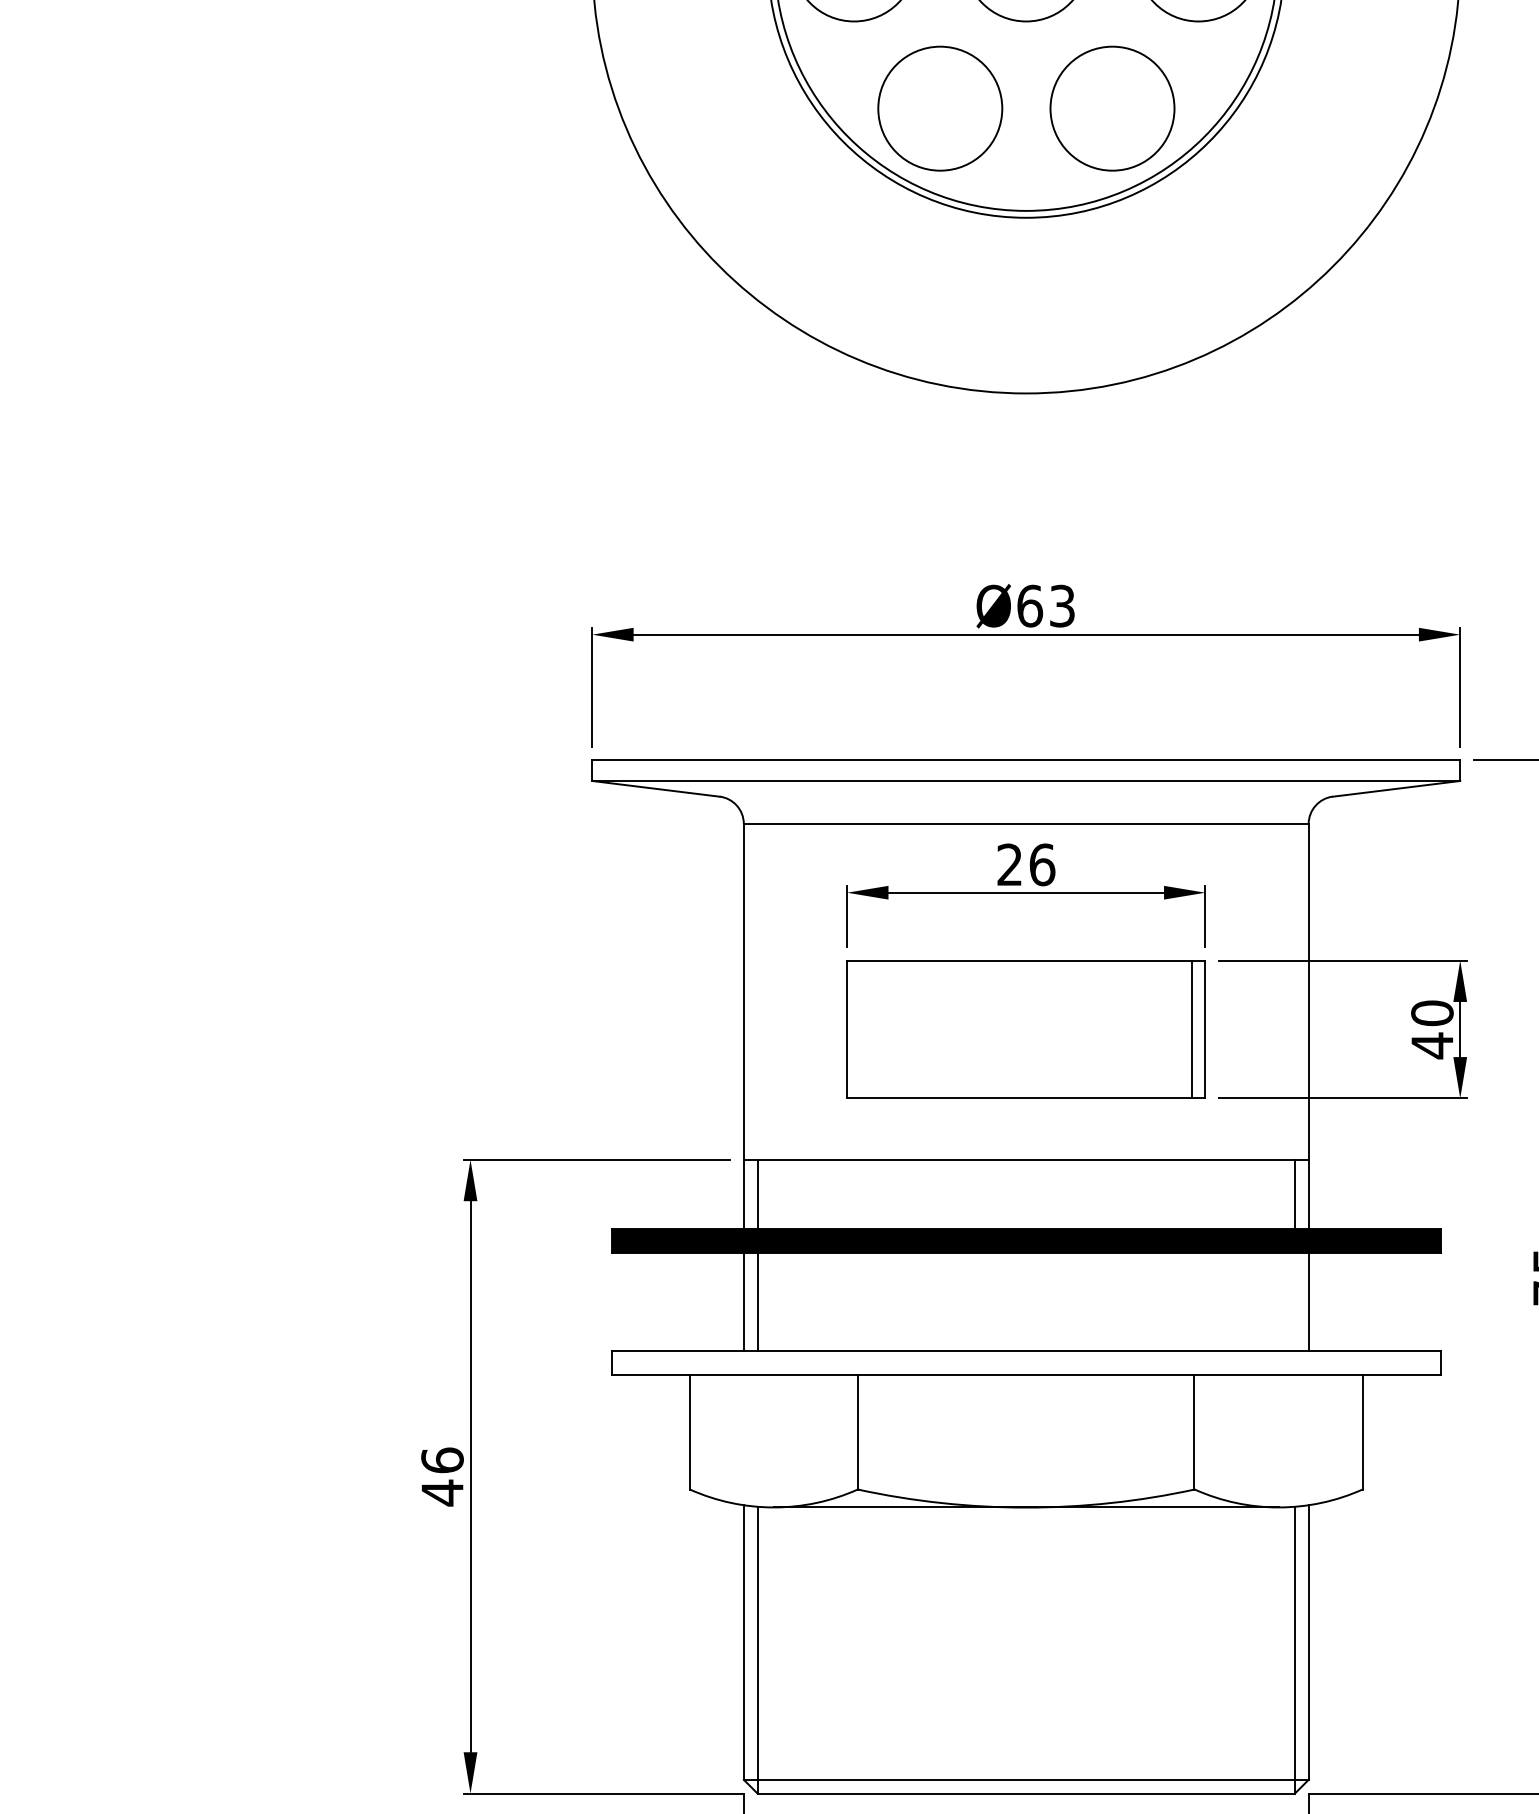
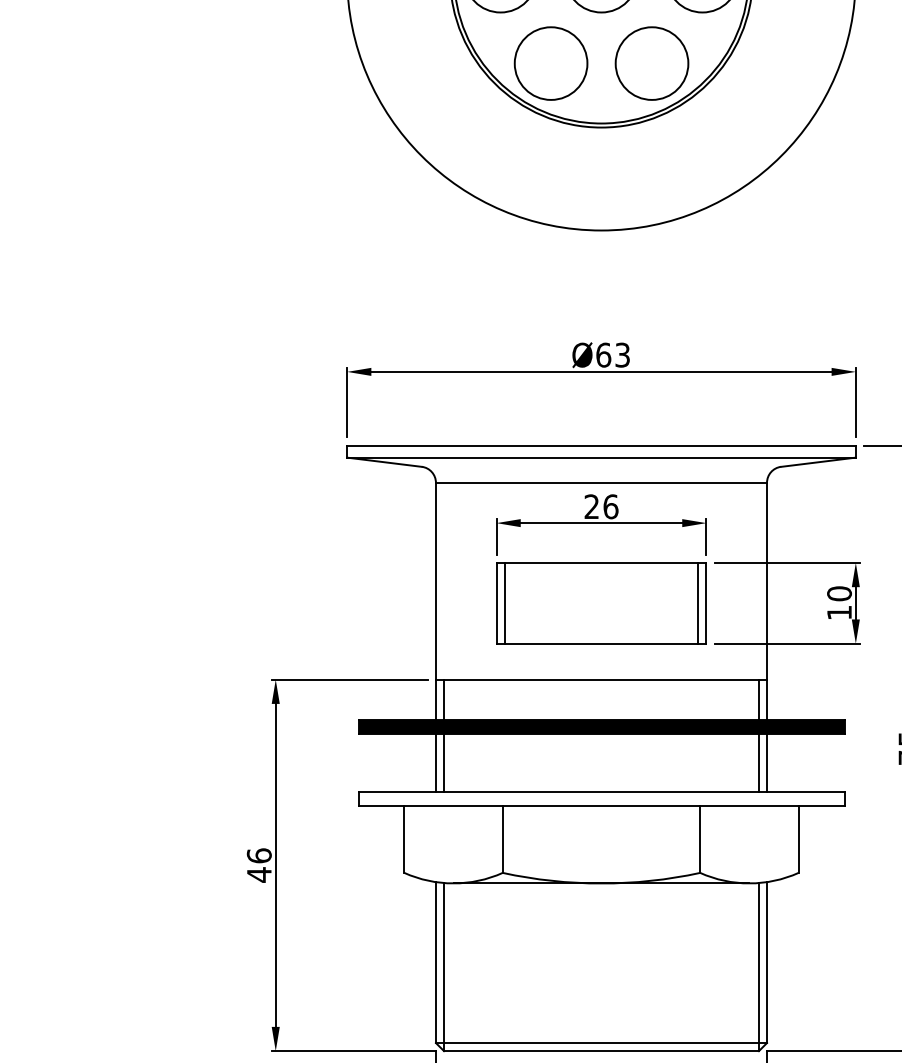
line: (860, 1028) -> (504, 602), added
text: (1432, 1045) -> (839, 612), 40 -> 10
line: (1294, 1301) -> (758, 762), added

